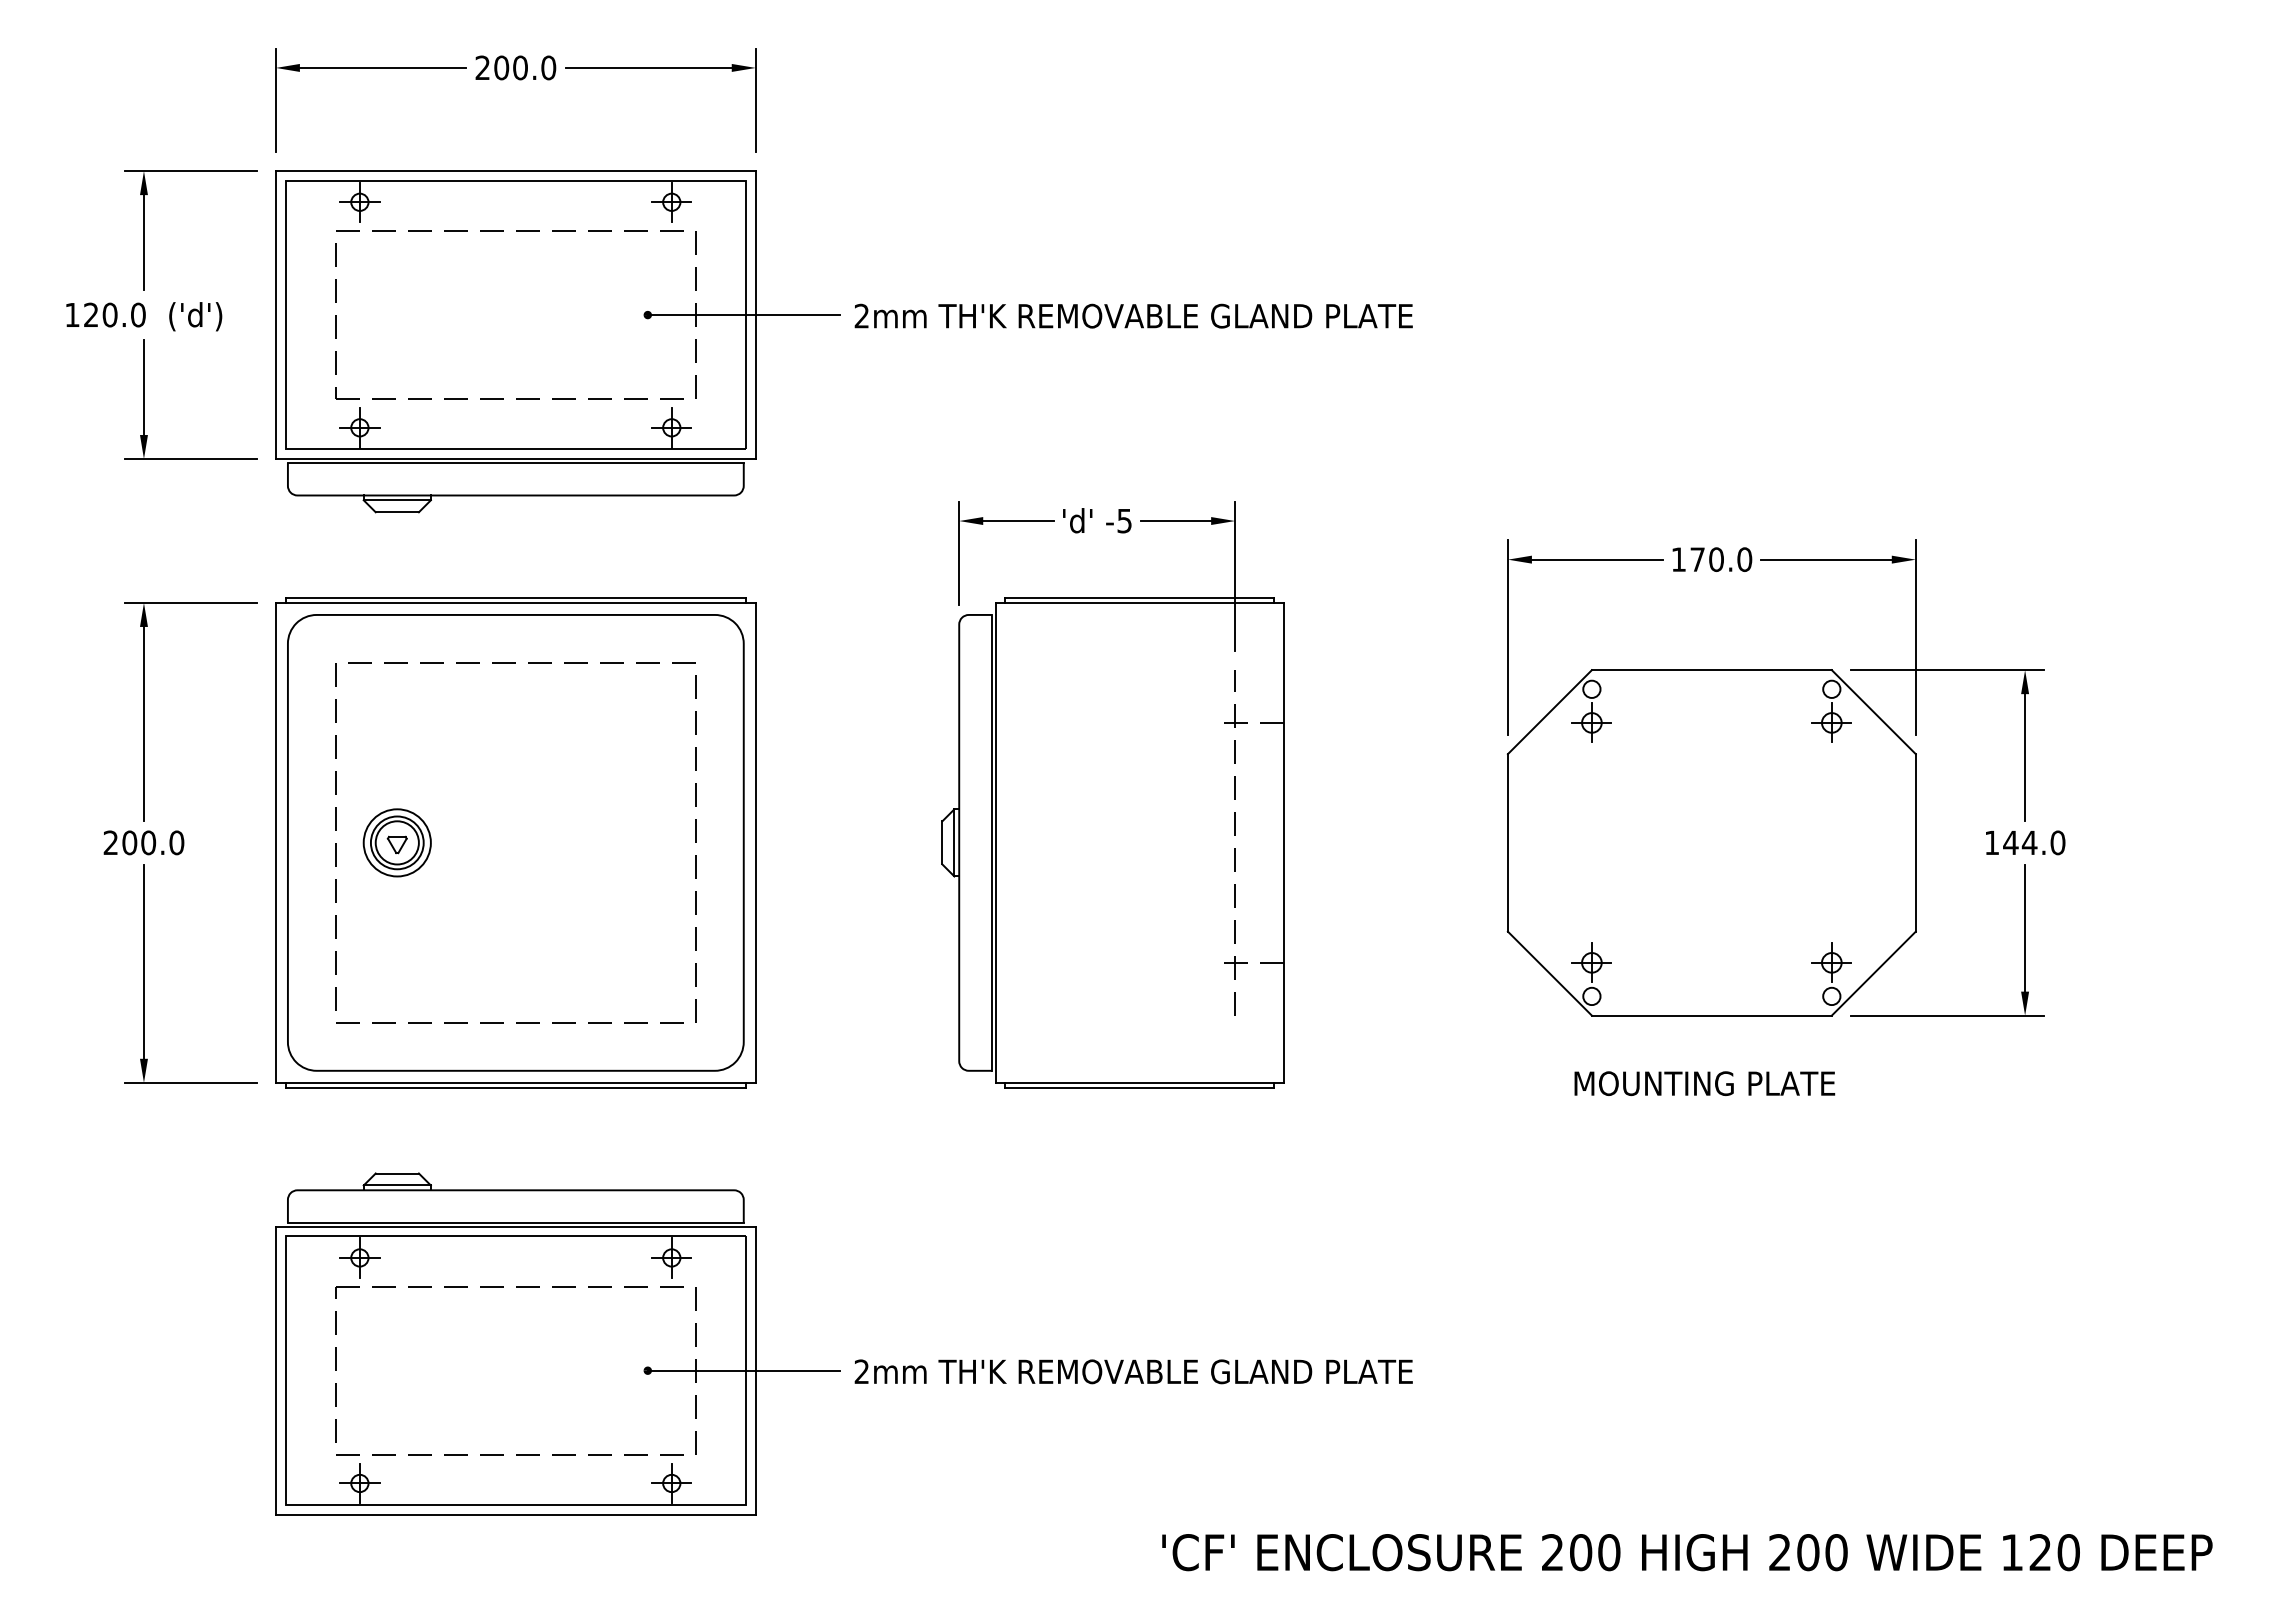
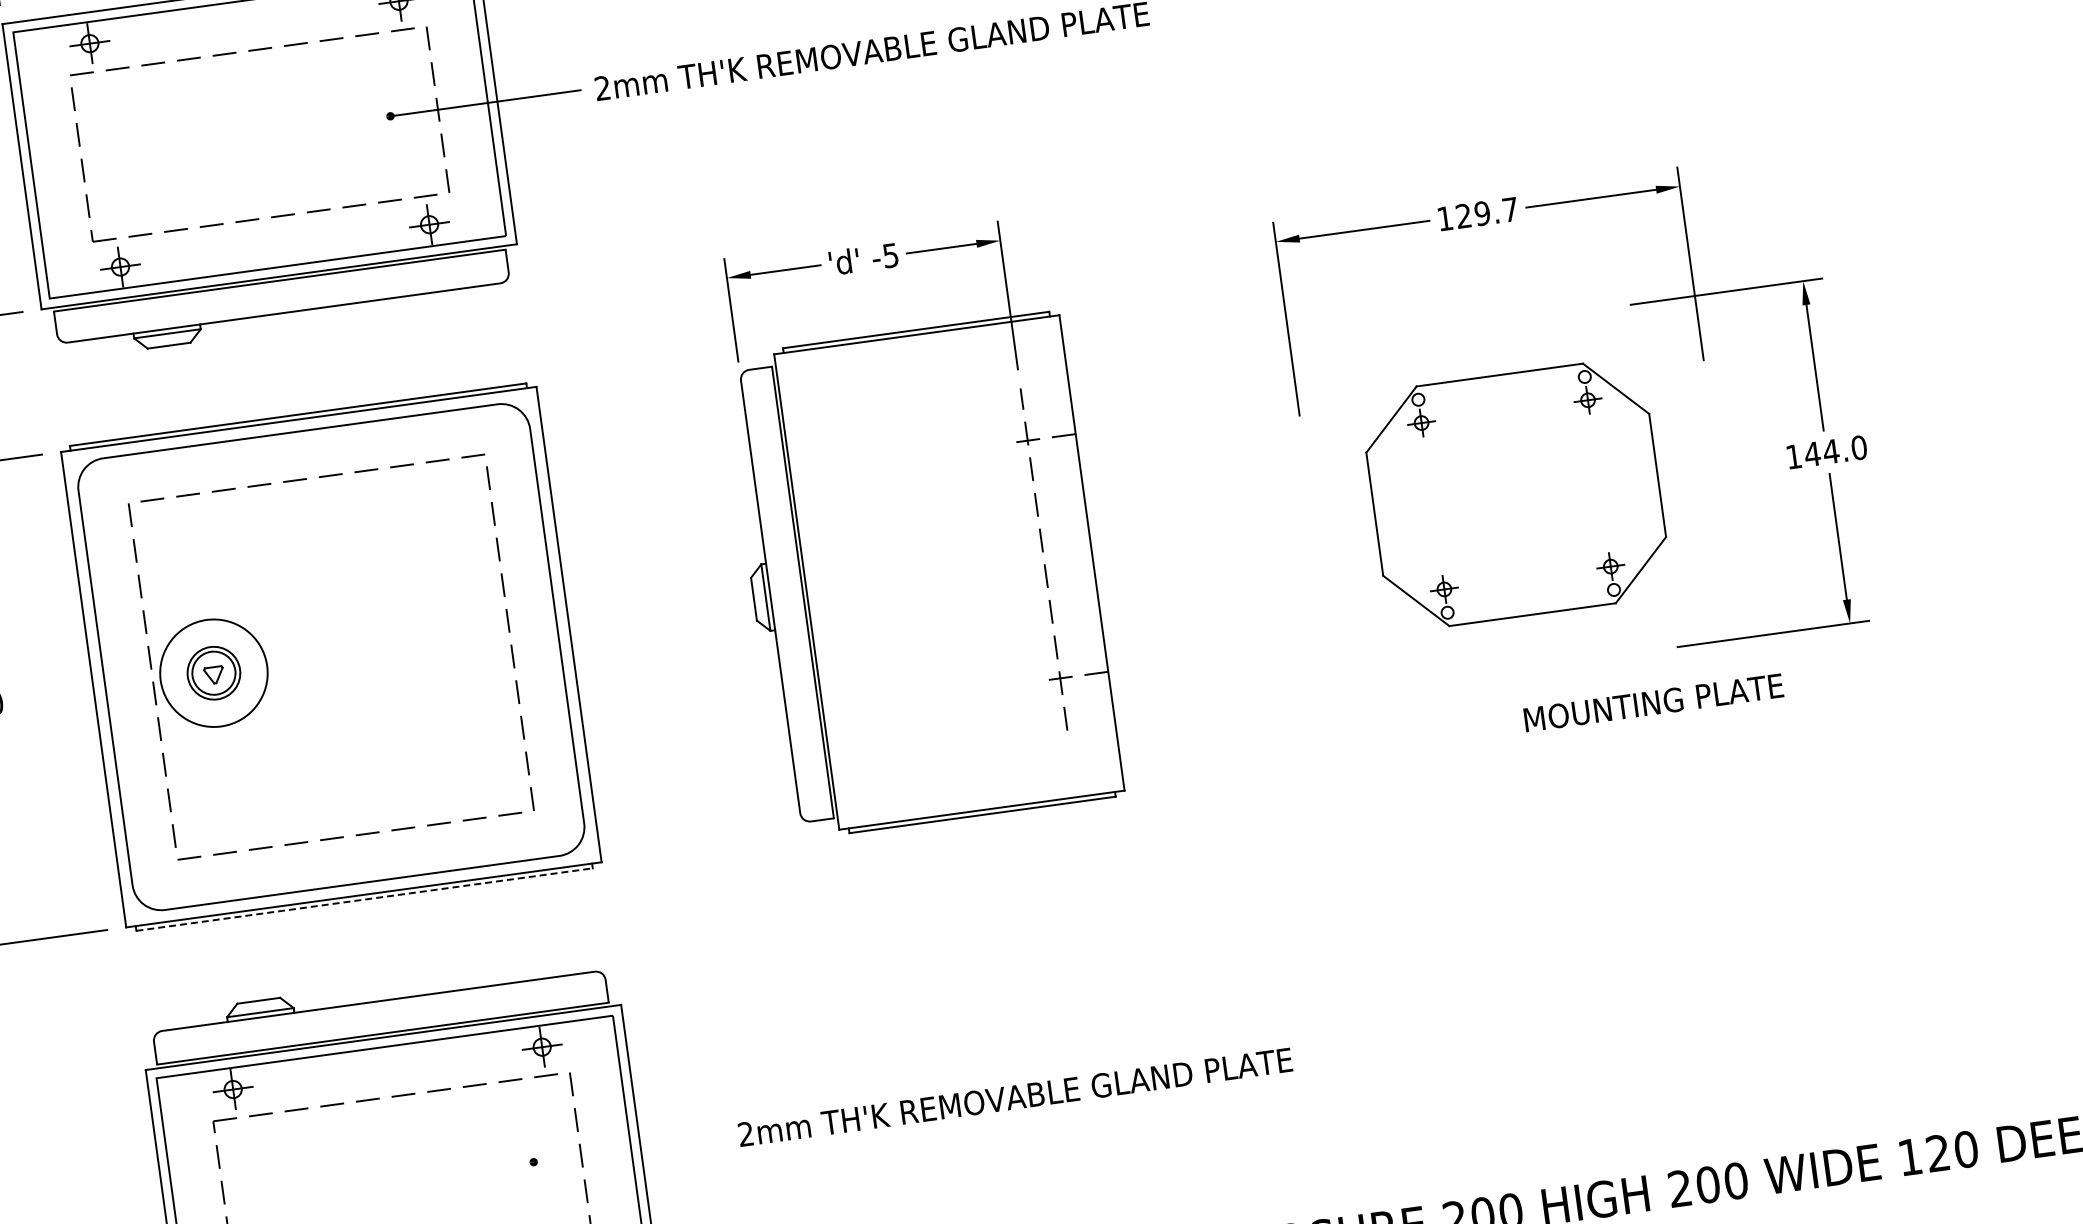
text: (1721, 559) -> (1487, 212), 170.0 -> 129.7
circle: (396, 842) -> (213, 672), size x1.6
part: (1711, 842) -> (1515, 494), size x0.7
text: (1704, 1083) -> (1653, 702), moved
line: (516, 1087) -> (365, 899), solid -> dashed
line: (743, 1370) -> (628, 1148), removed

